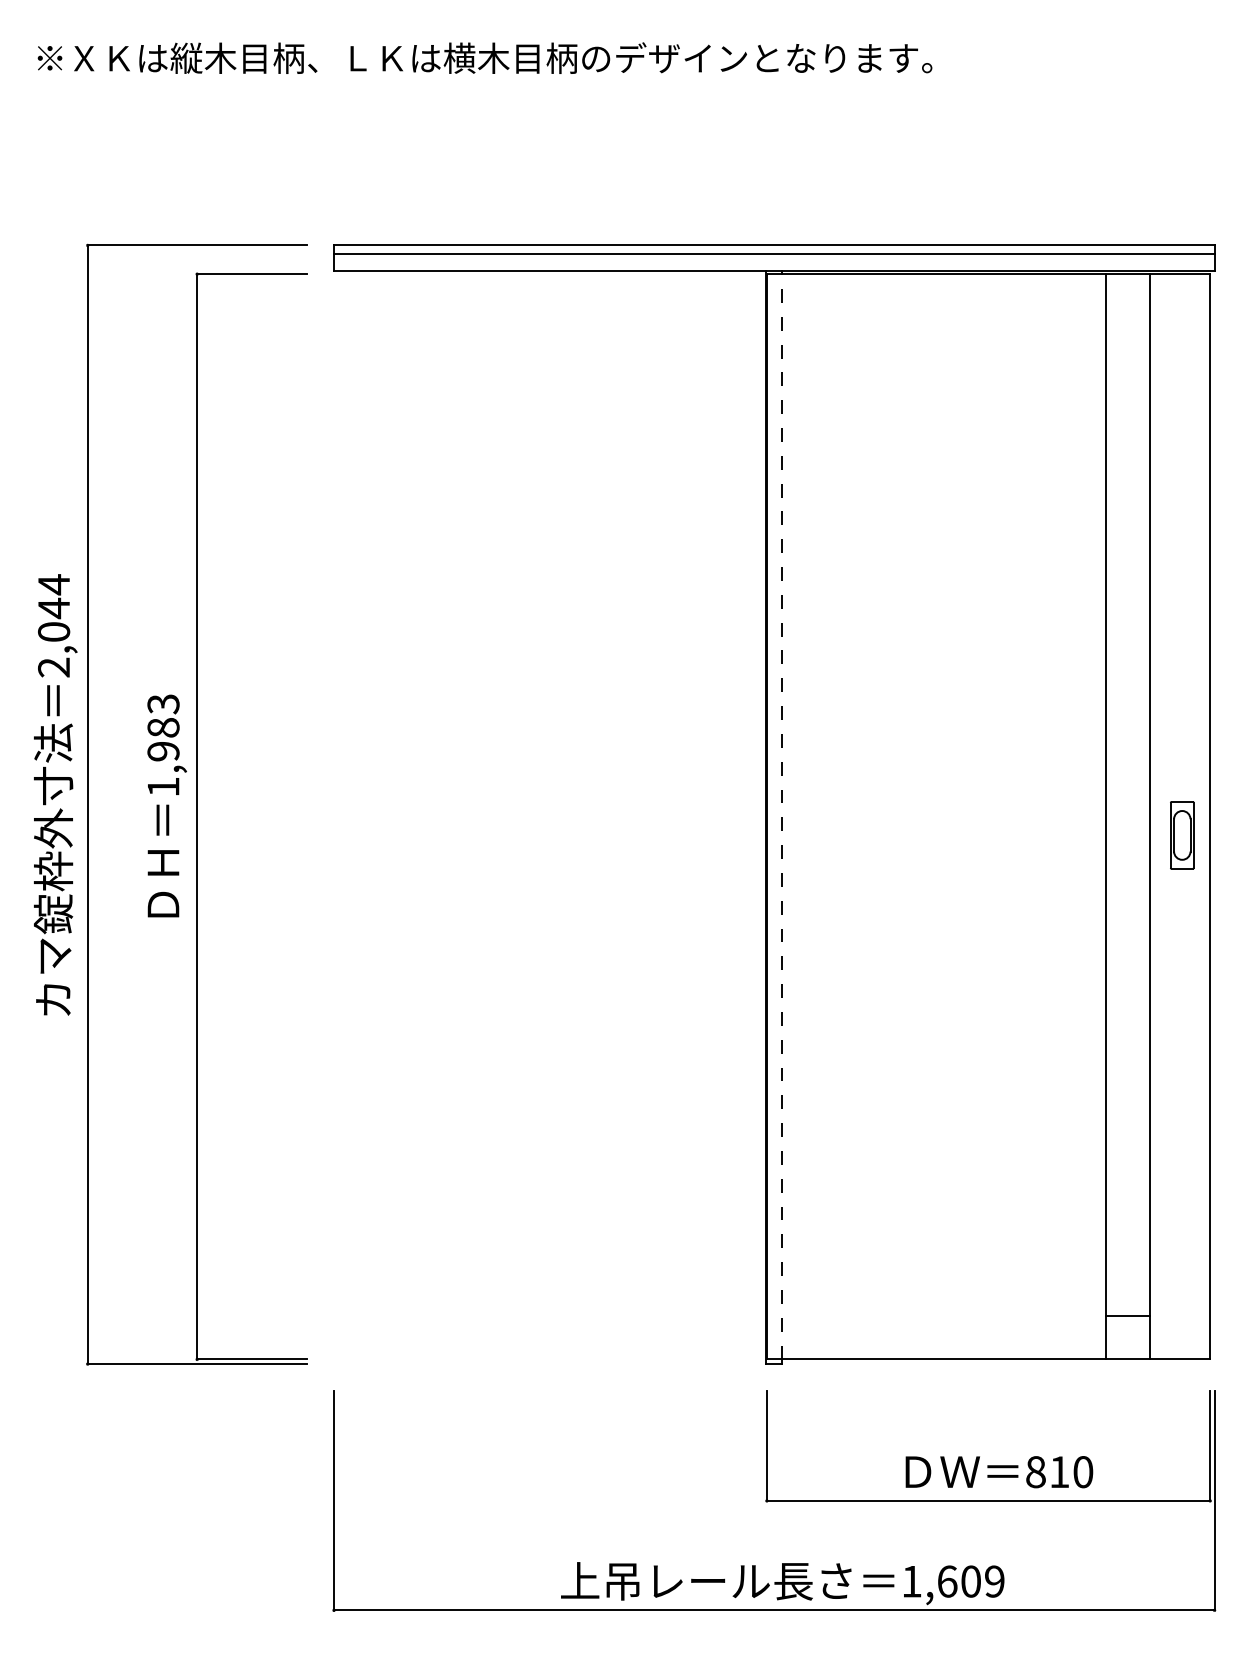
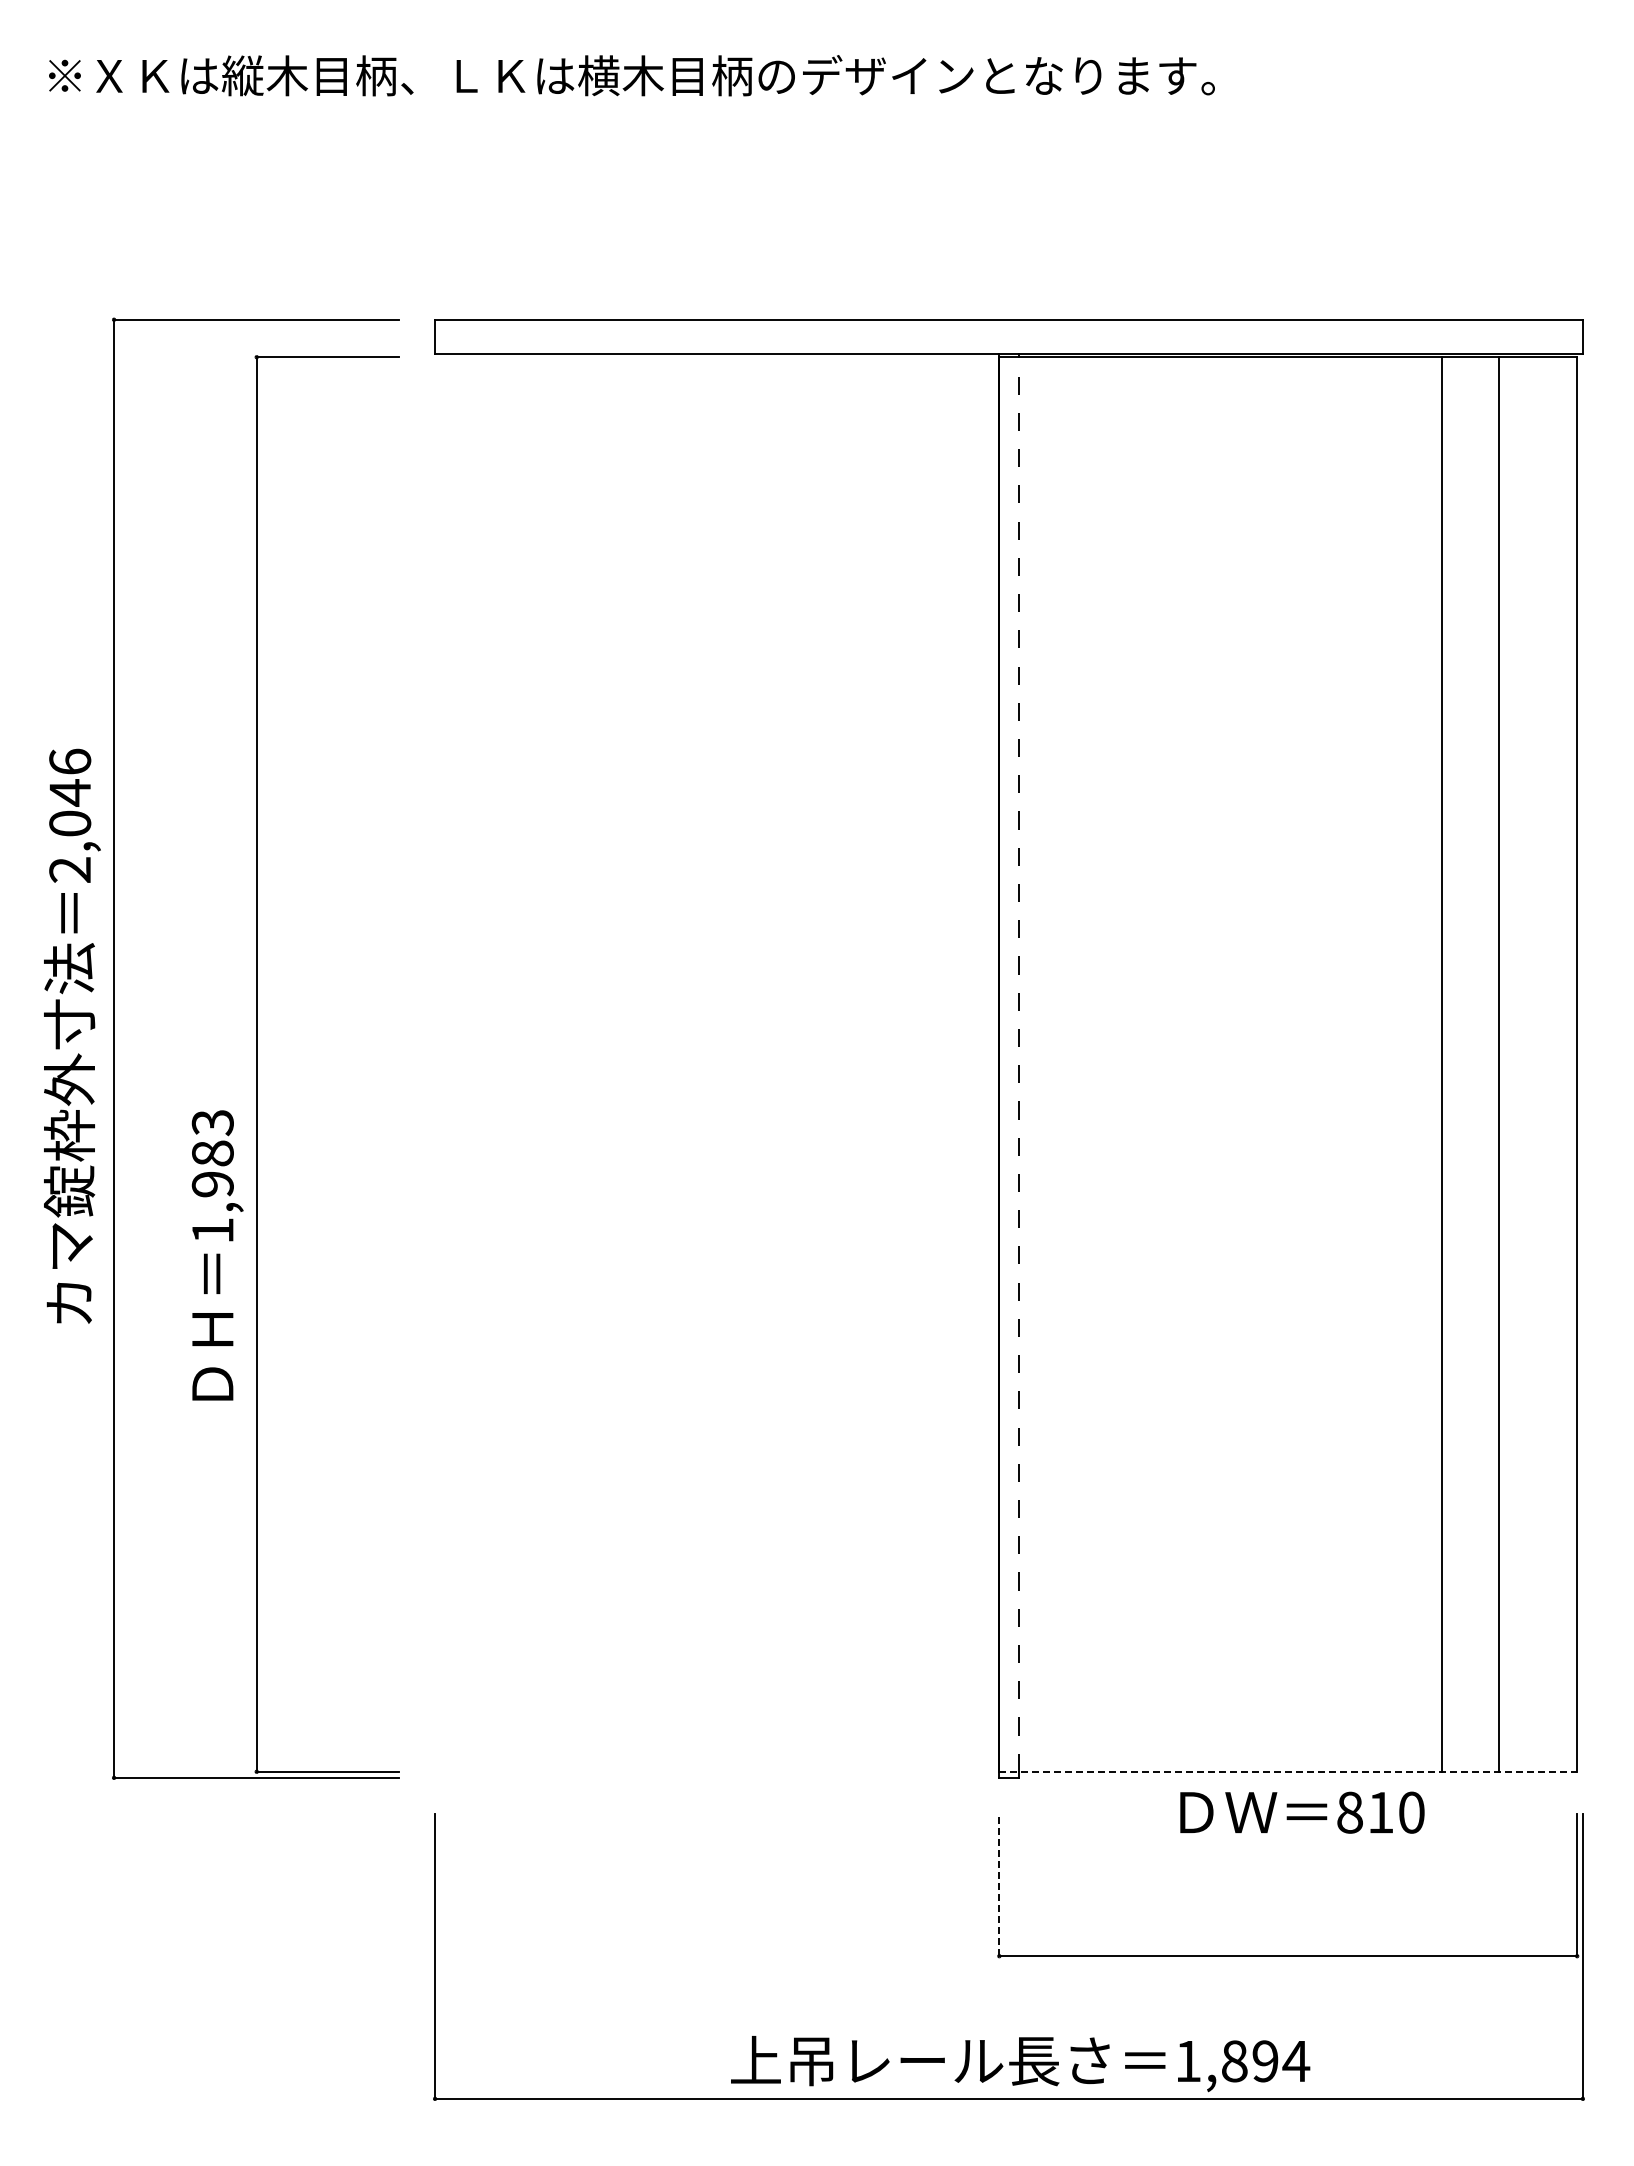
line: (773, 253) -> (1008, 330), removed
text: (54, 585) -> (70, 762), 2,044 -> 2,046
text: (167, 806) -> (217, 1255), moved
part: (1182, 835) -> (1540, 1088), removed
line: (1127, 1315) -> (1469, 1714), removed
line: (988, 1359) -> (1288, 1771), solid -> dashed
line: (767, 1445) -> (999, 1884), solid -> dashed
text: (999, 1471) -> (1302, 1812), moved
text: (971, 1581) -> (1266, 2061), 1,609 -> 1,894

